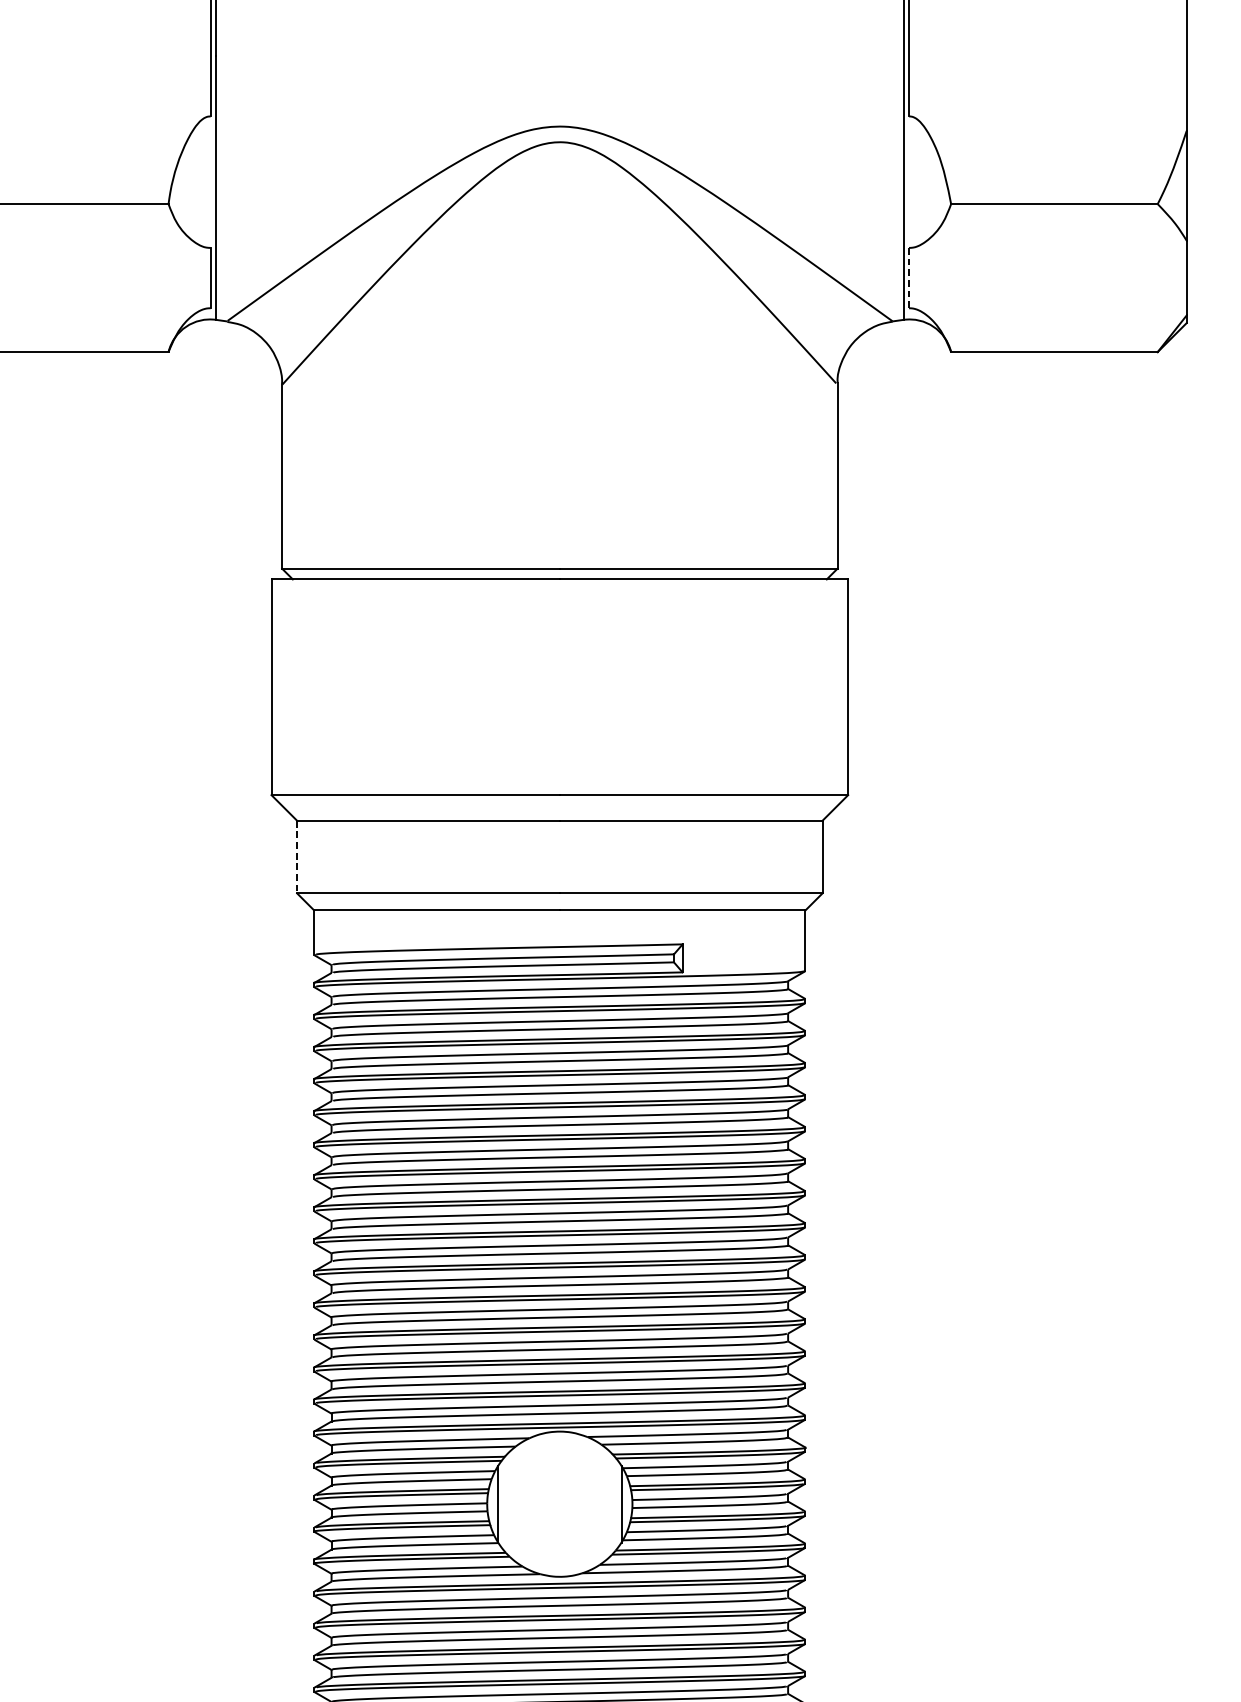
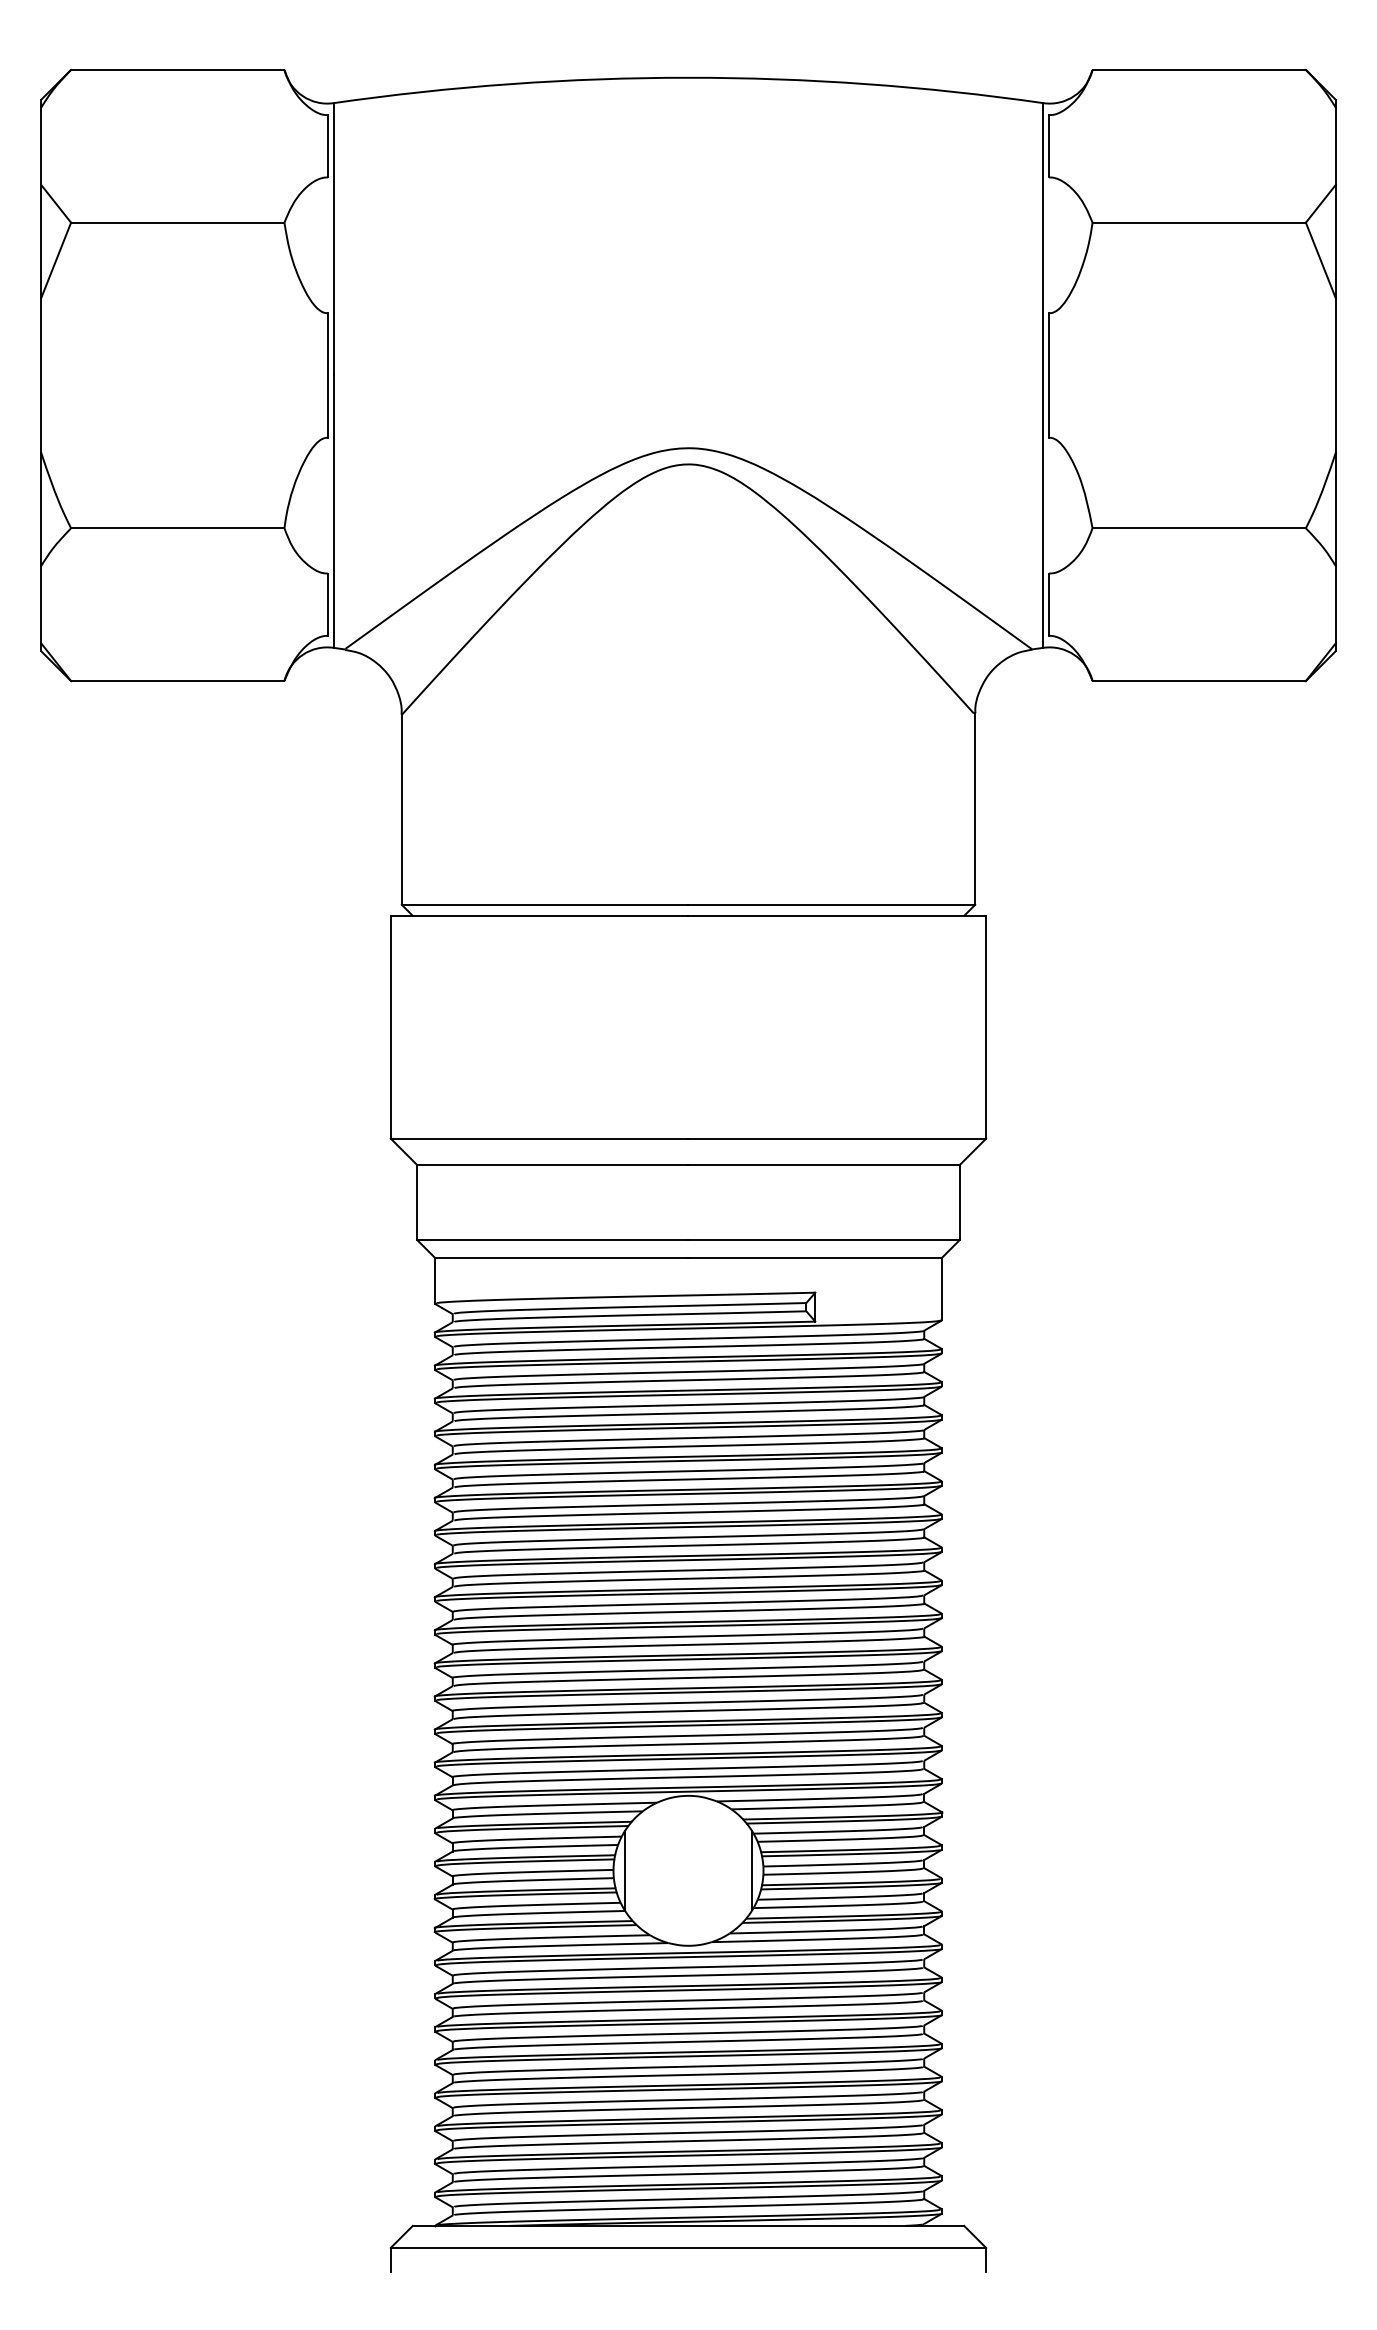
line: (909, 278) -> (1049, 605), dashed -> solid
line: (297, 857) -> (417, 1203), dashed -> solid

